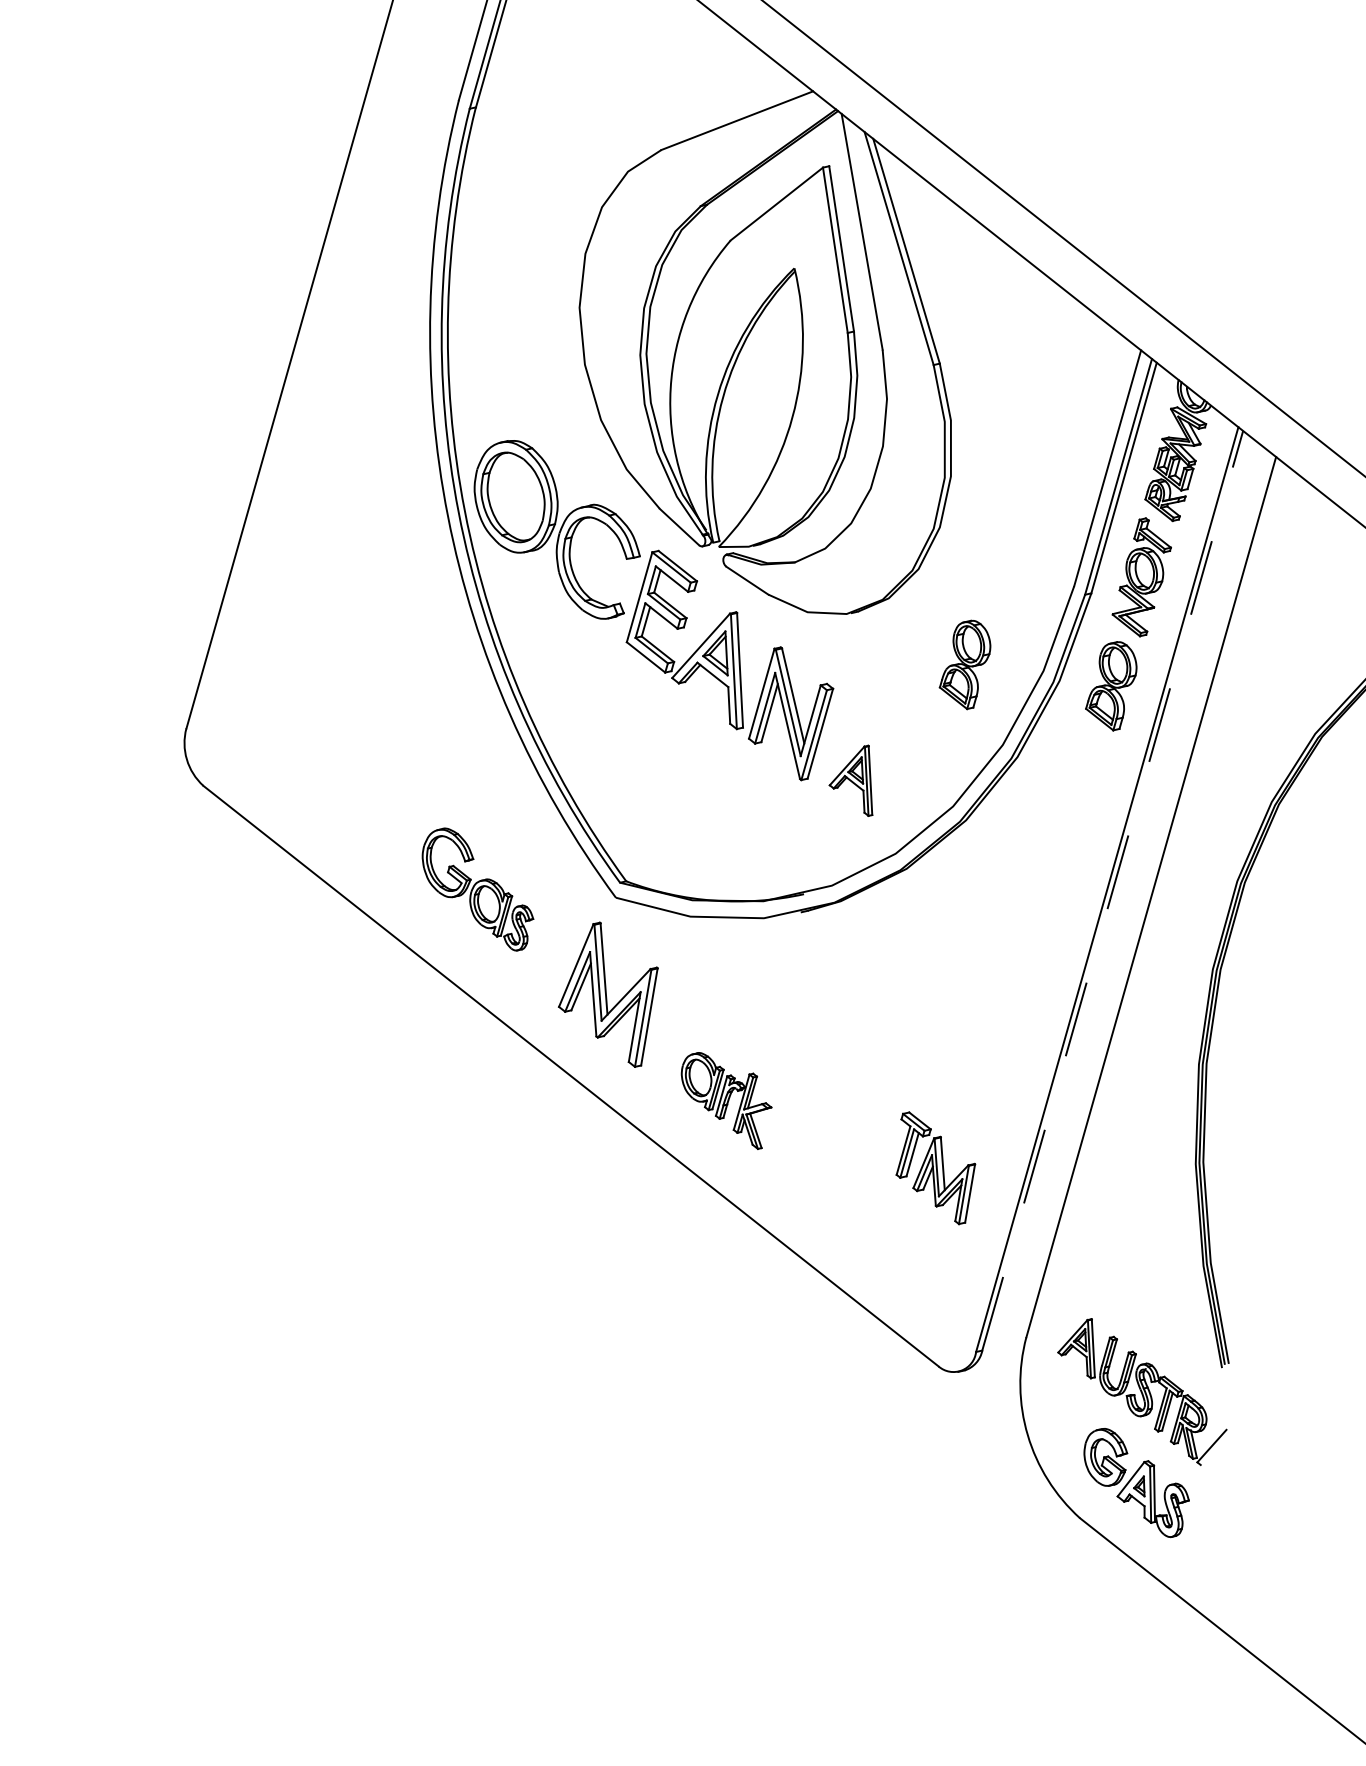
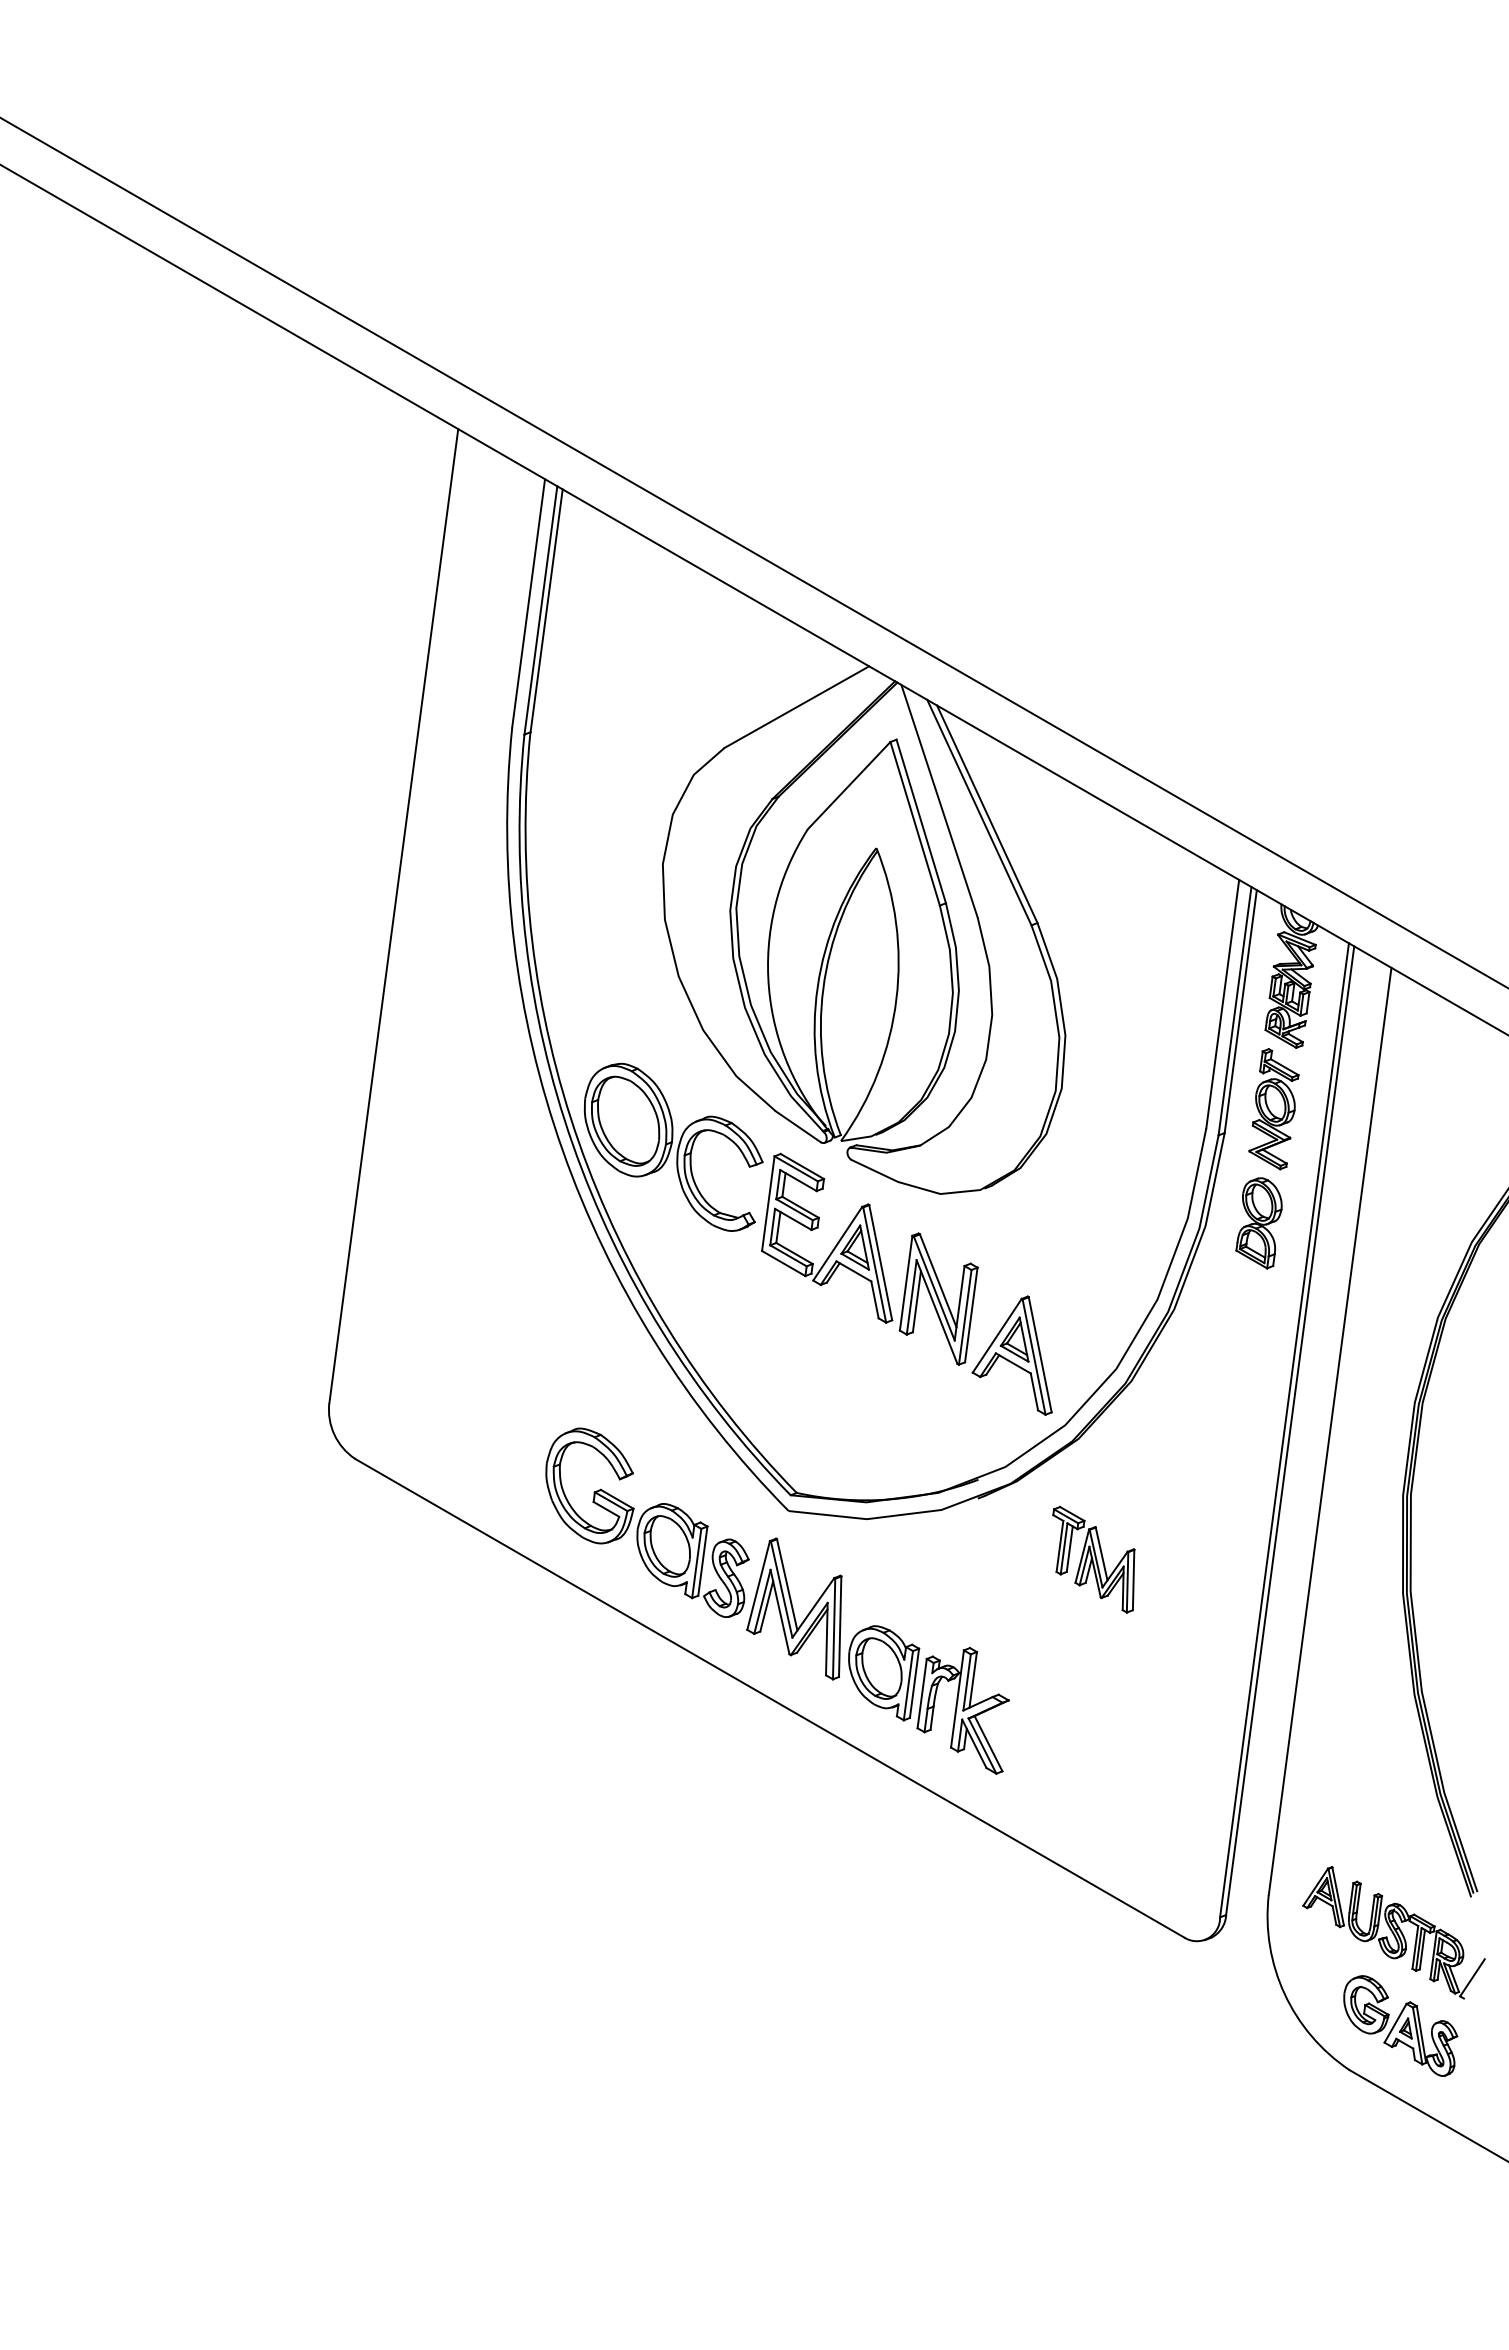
part: (965, 664) -> (1107, 1223), removed
part: (853, 778) -> (1011, 1355), size x1.67
part: (477, 888) -> (647, 1522), size x1.67
line: (1113, 890) -> (1290, 1430), dashed -> solid
part: (724, 1099) -> (928, 1699), size x1.67
part: (934, 1168) -> (1093, 1559), moved

